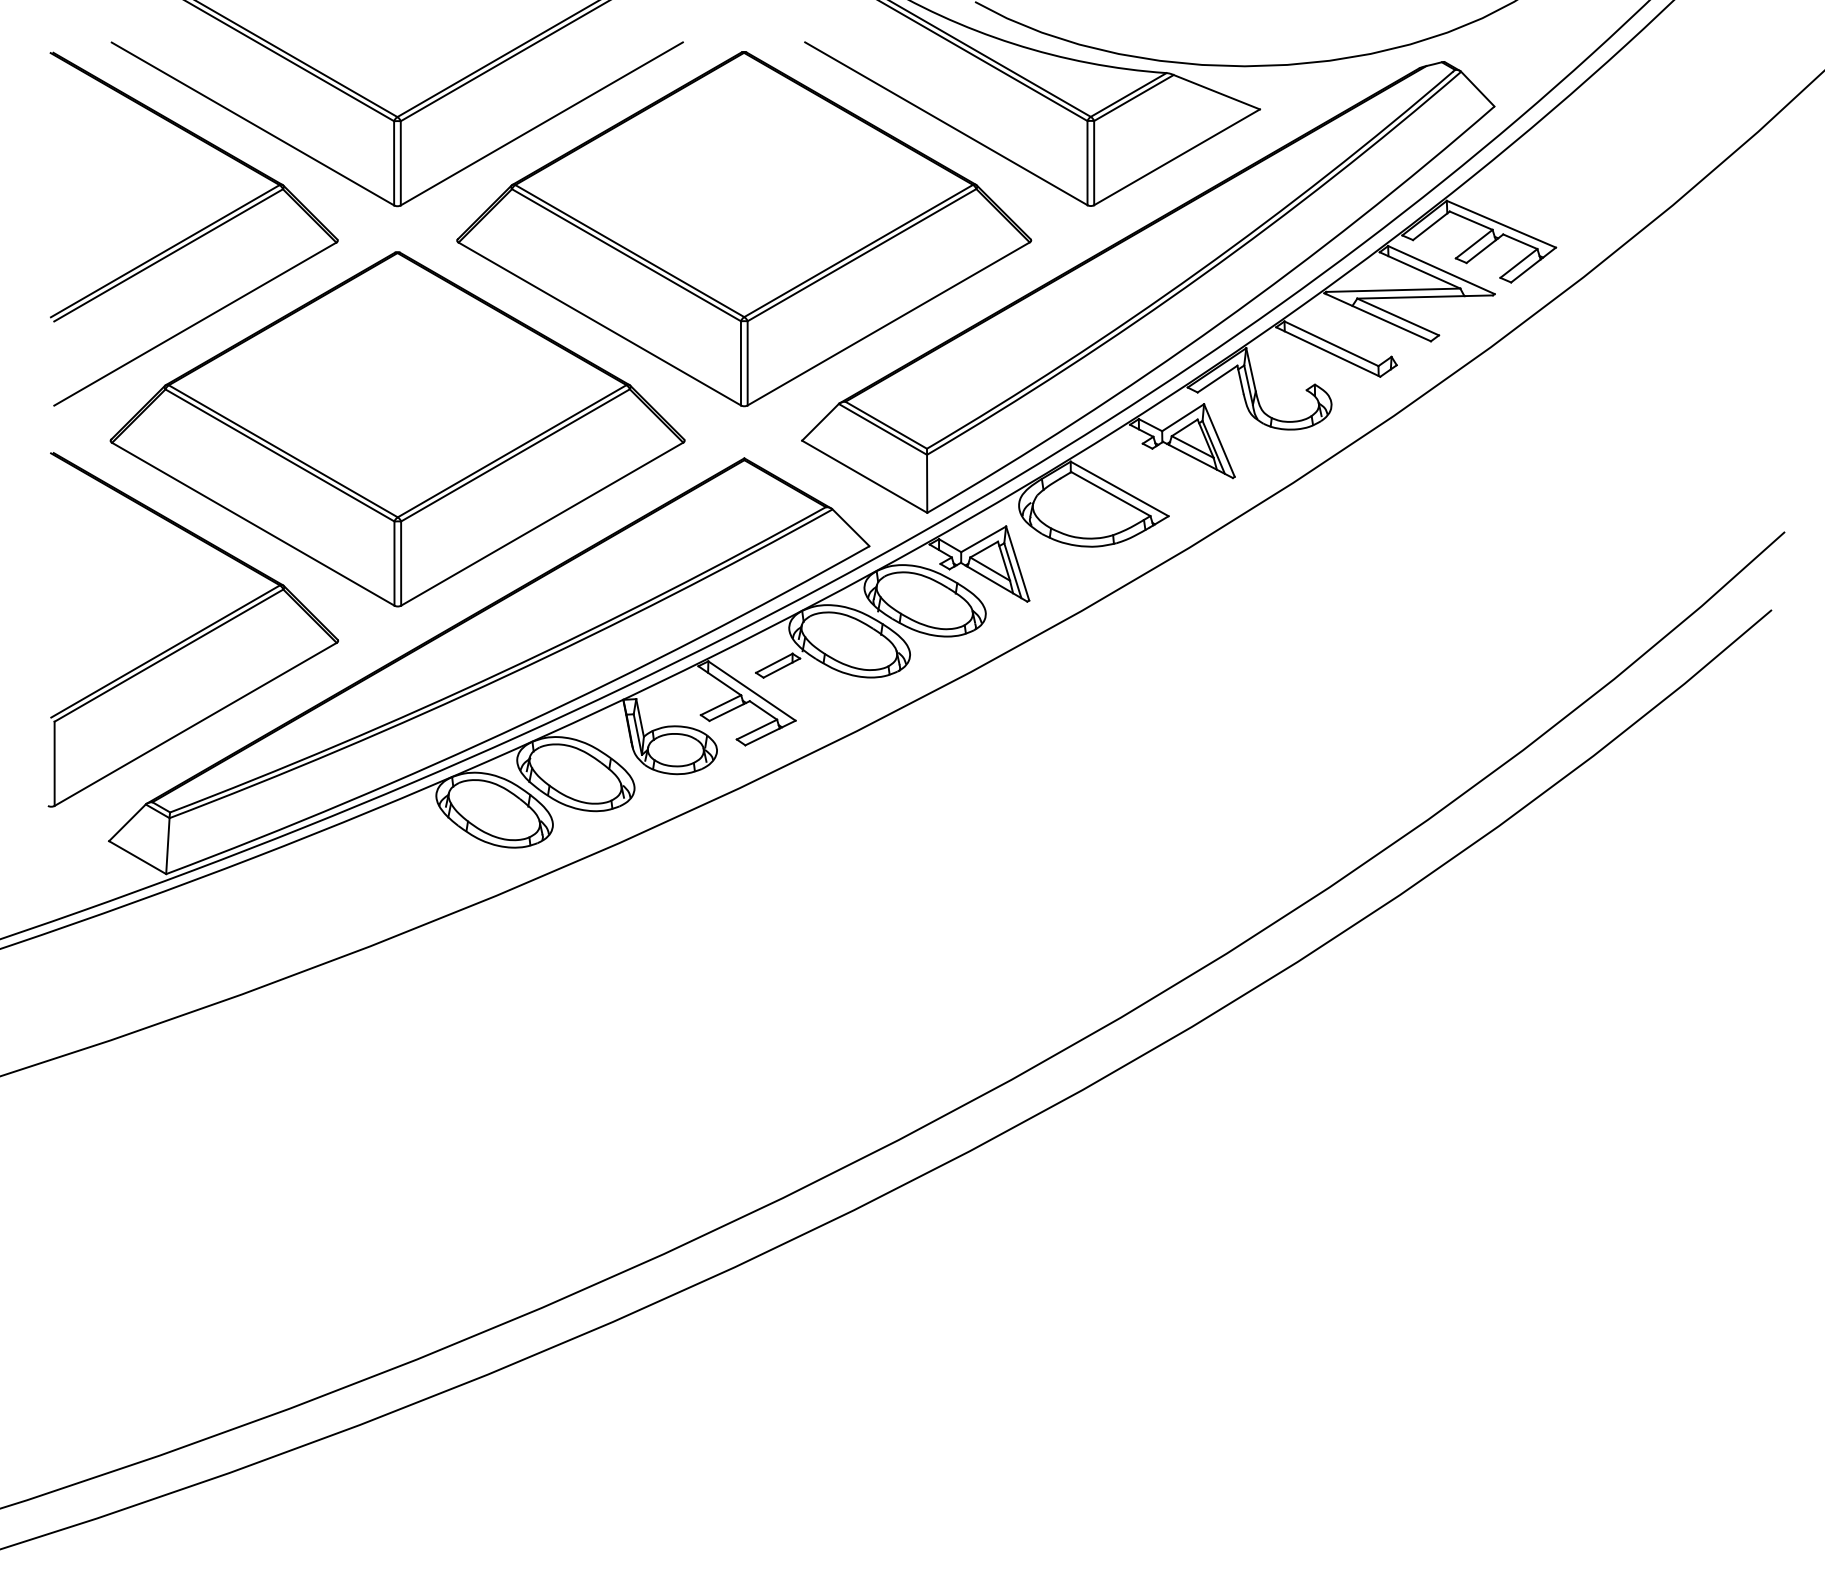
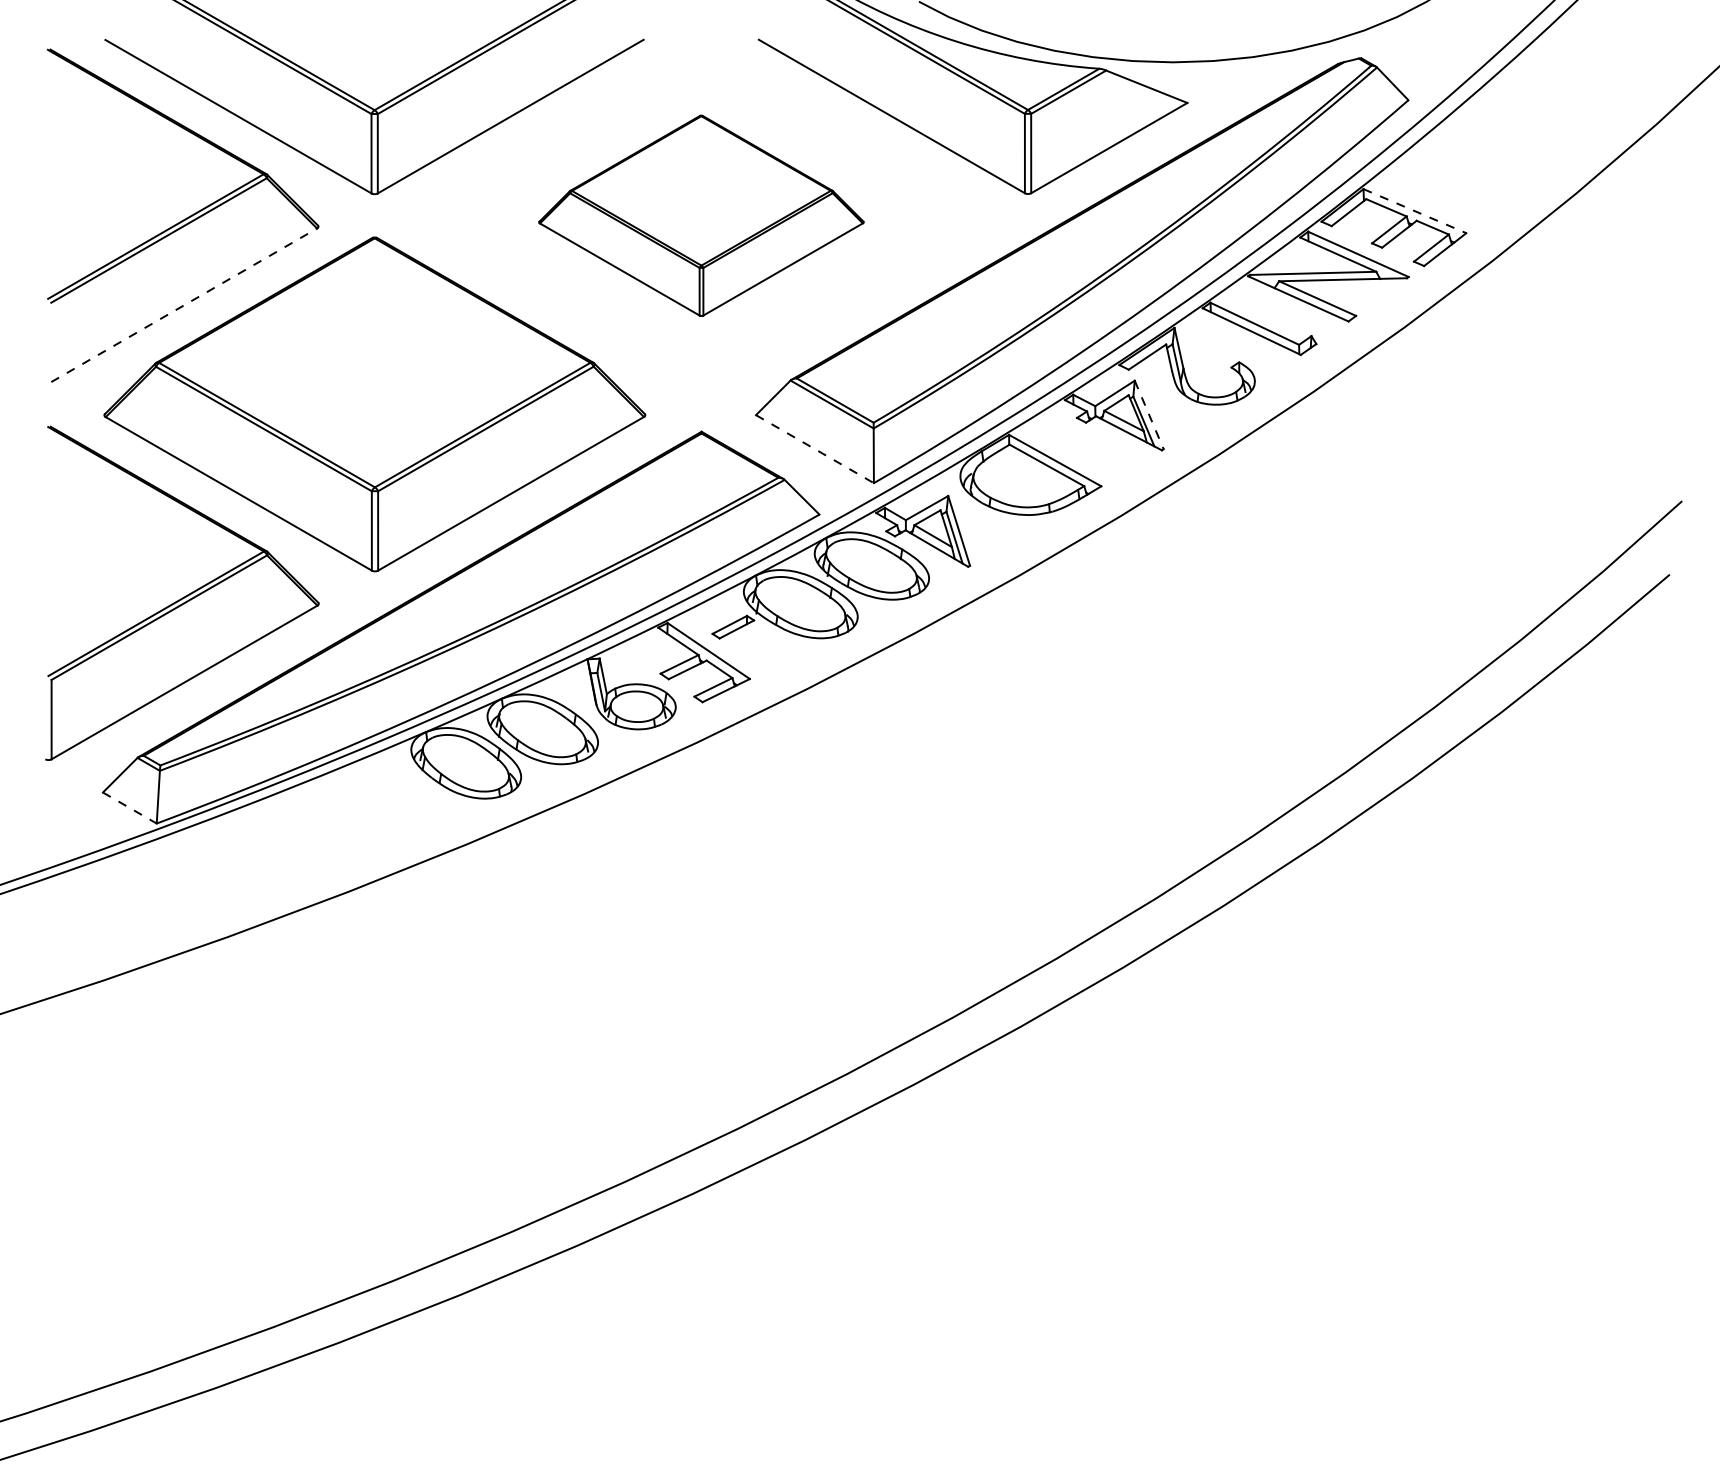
line: (1500, 224) -> (1414, 211), solid -> dashed
part: (744, 228) -> (701, 215), size x0.6
line: (195, 324) -> (184, 305), solid -> dashed
line: (1219, 441) -> (1149, 415), solid -> dashed
line: (865, 477) -> (815, 449), solid -> dashed
line: (138, 858) -> (130, 808), solid -> dashed

